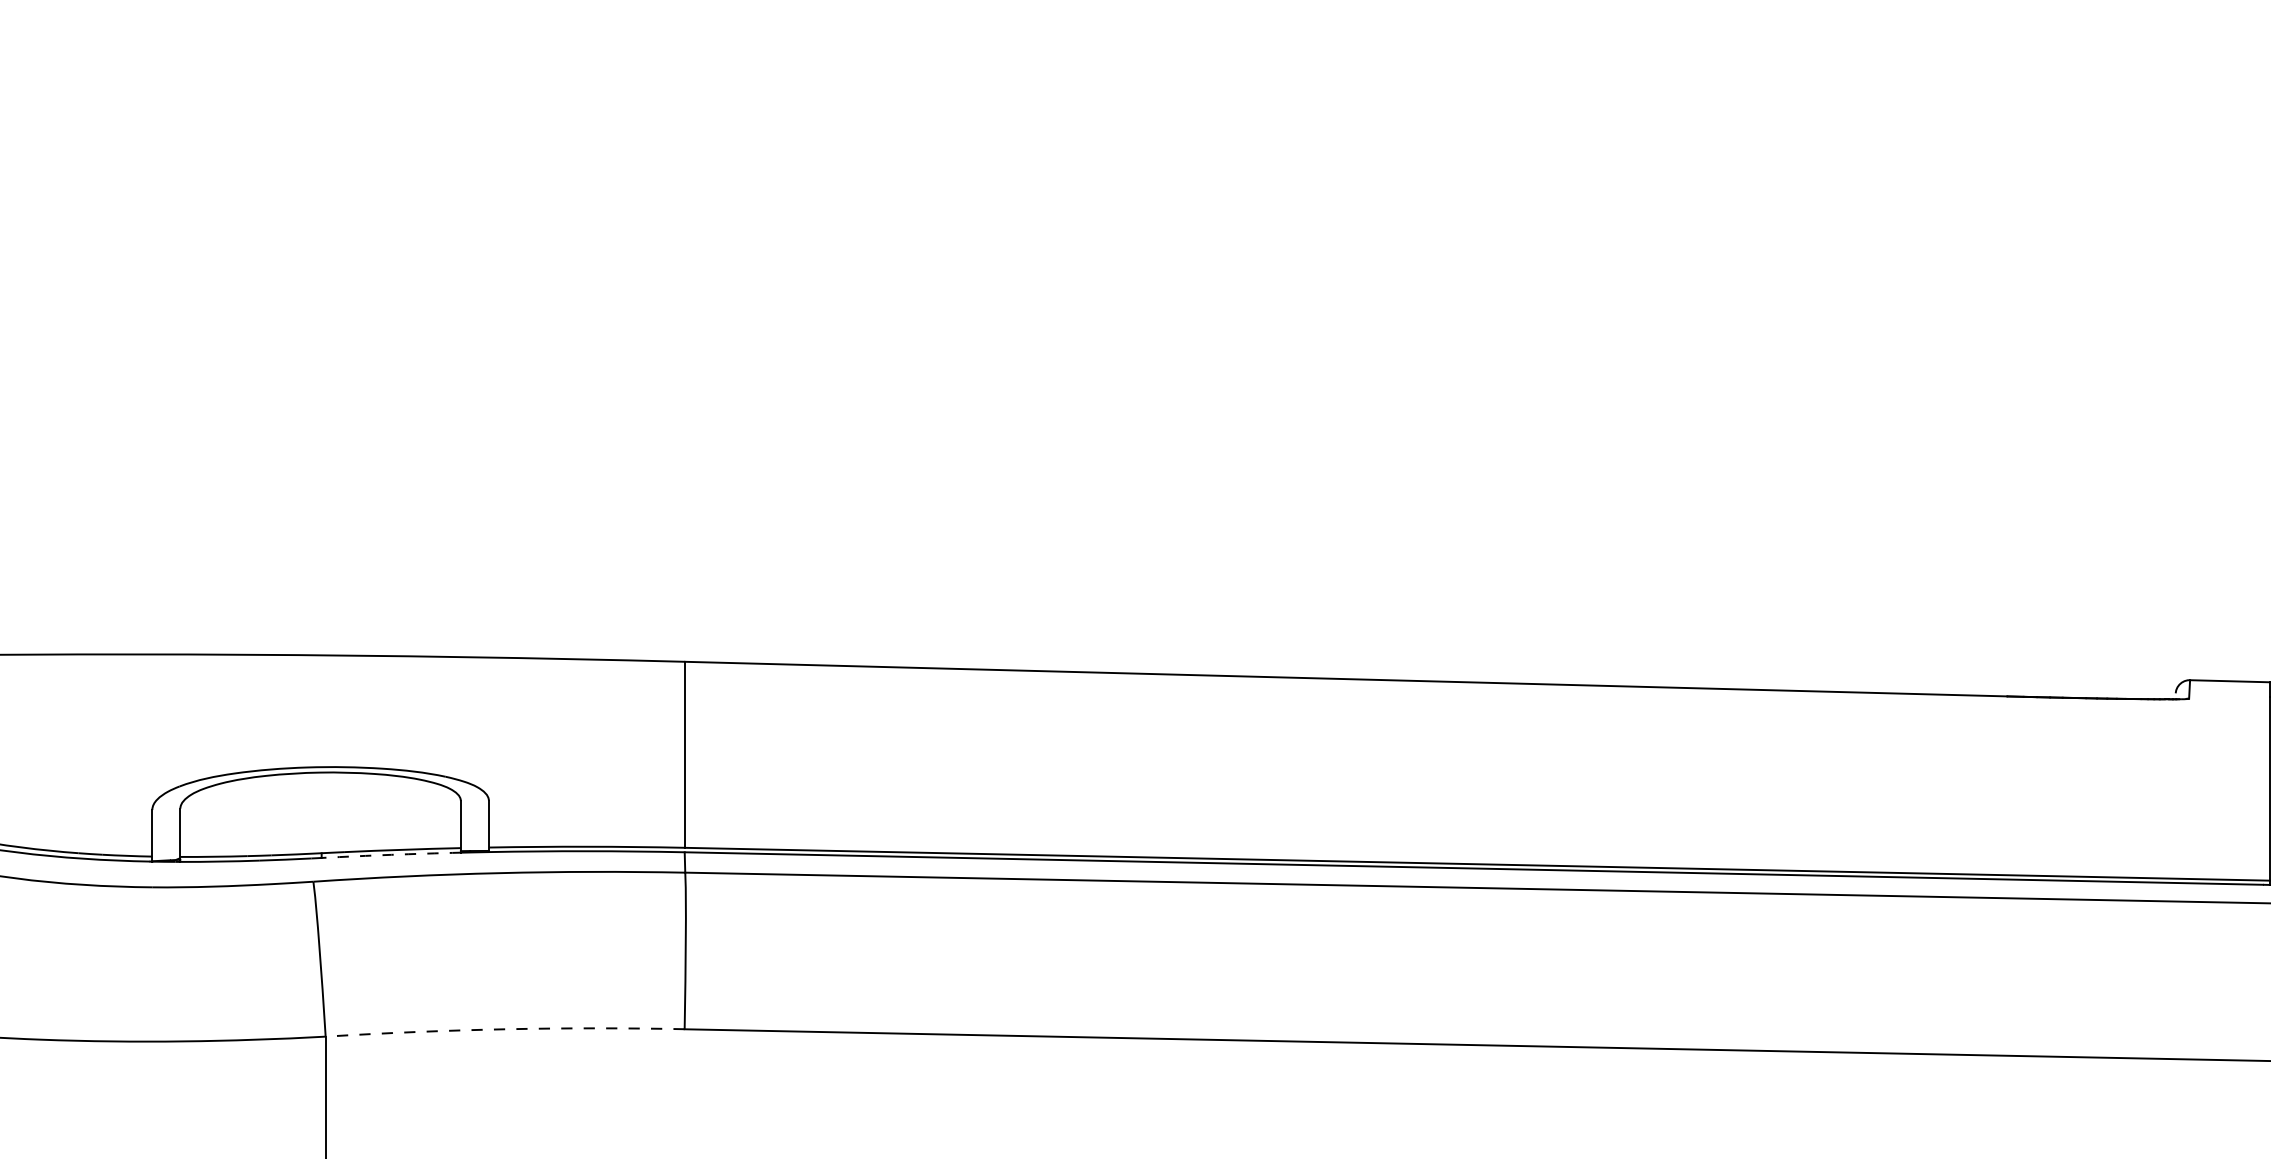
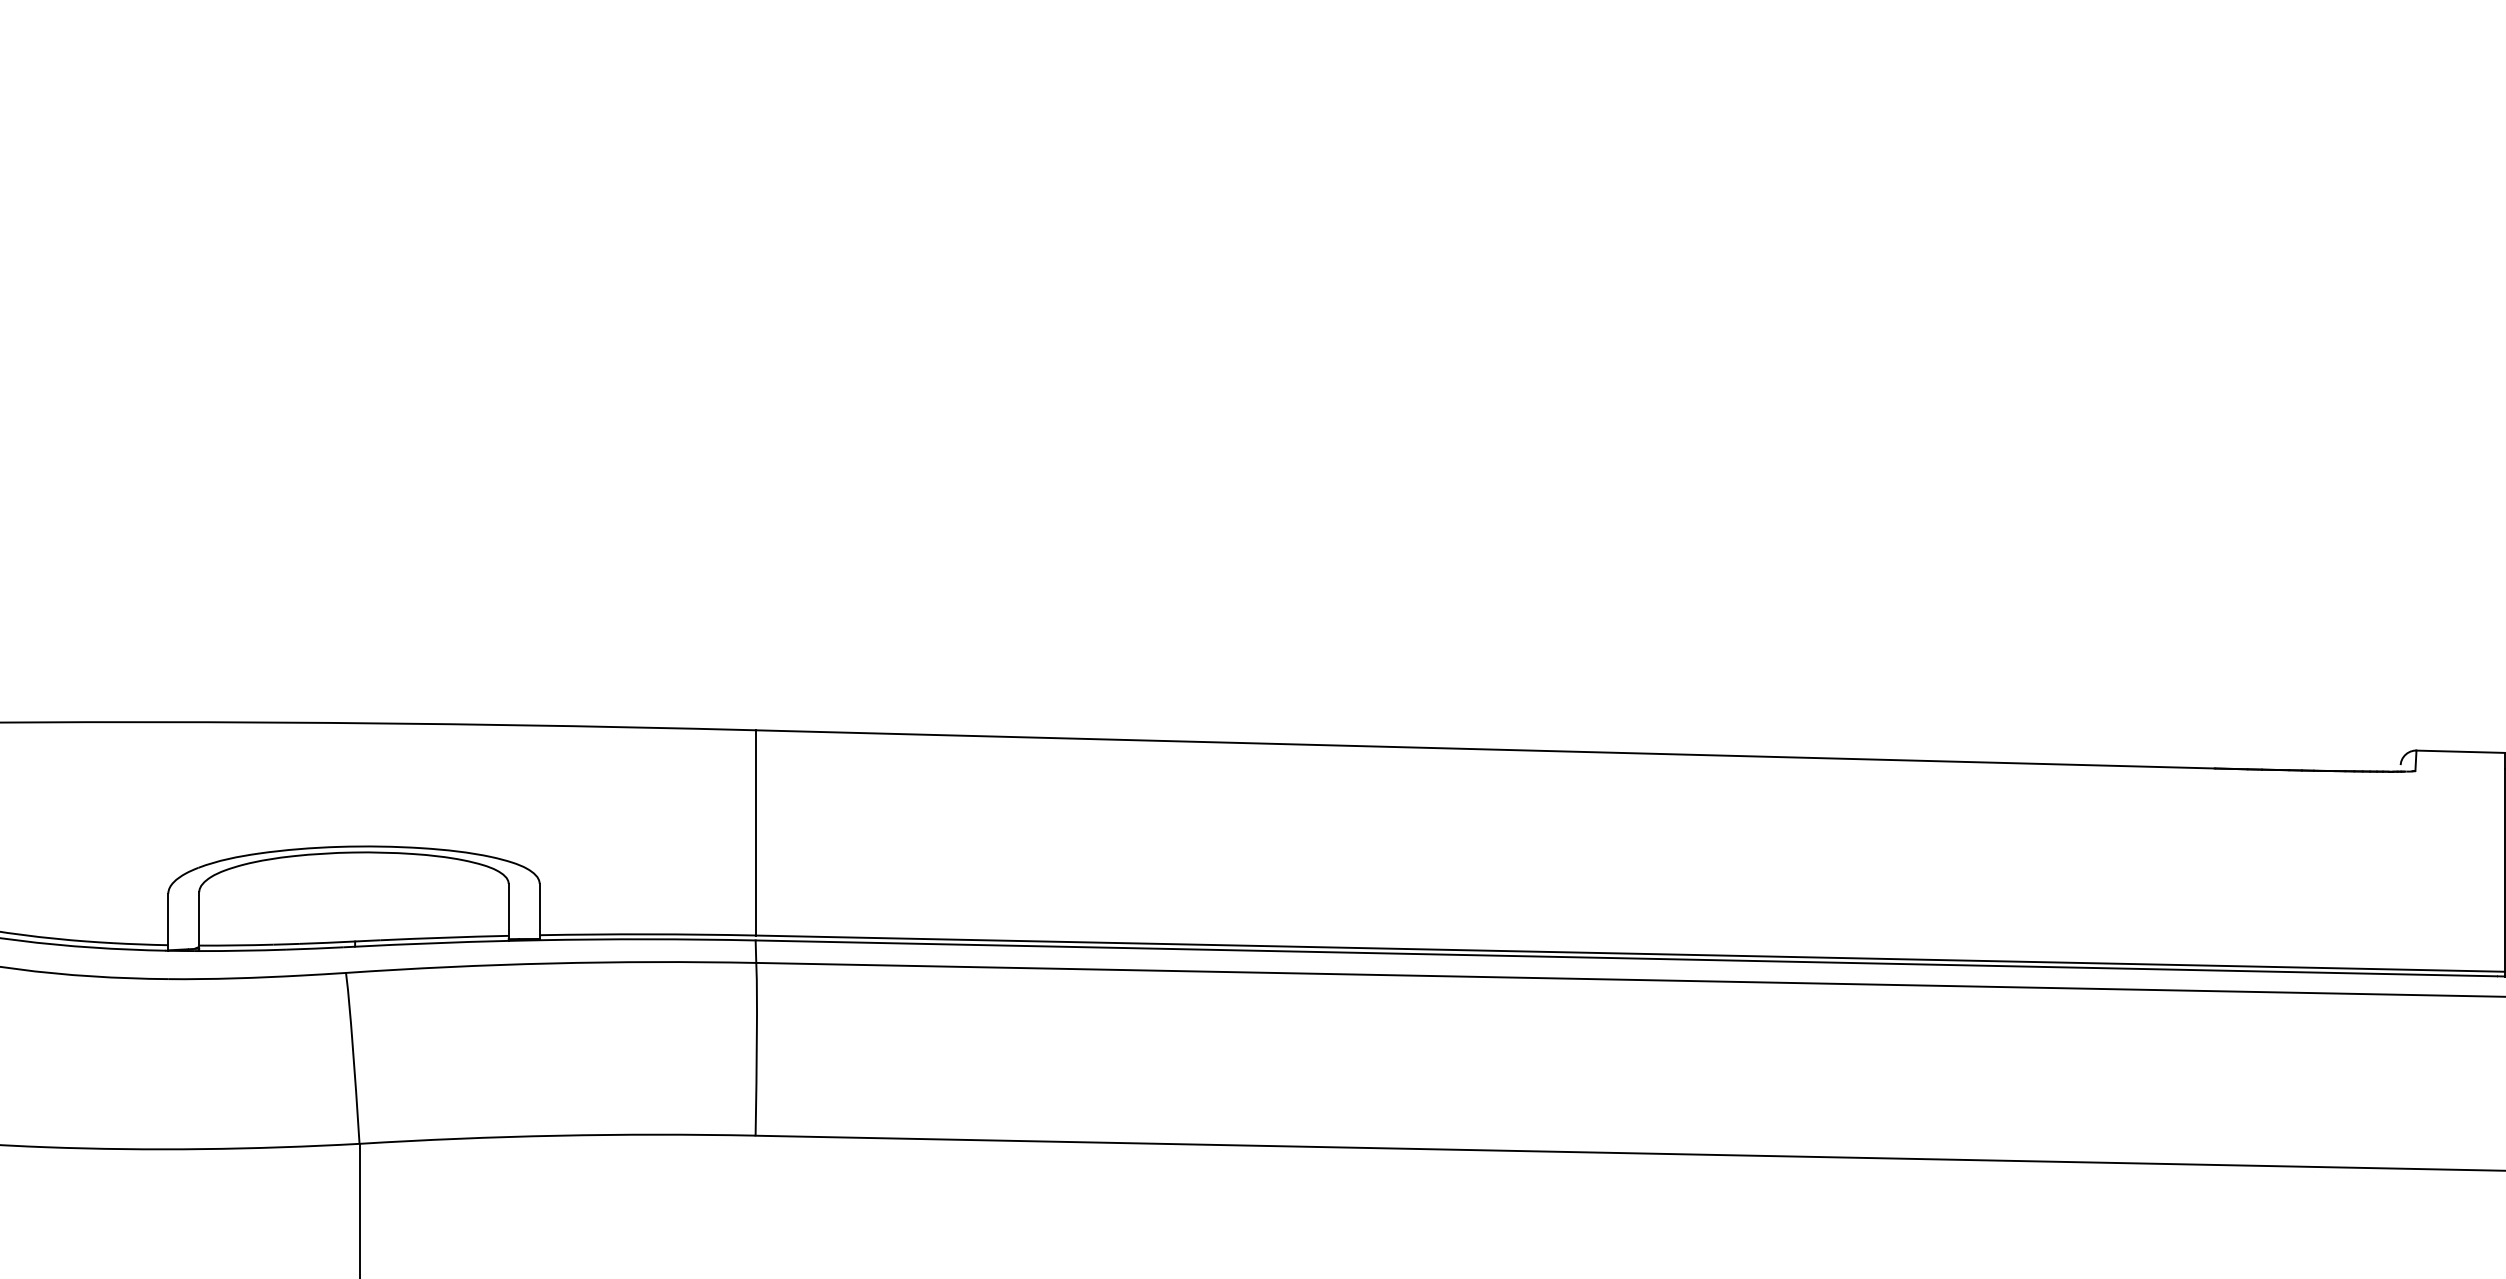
arc: (391, 855) -> (432, 943), dashed -> solid
arc: (505, 1029) -> (557, 1135), dashed -> solid

